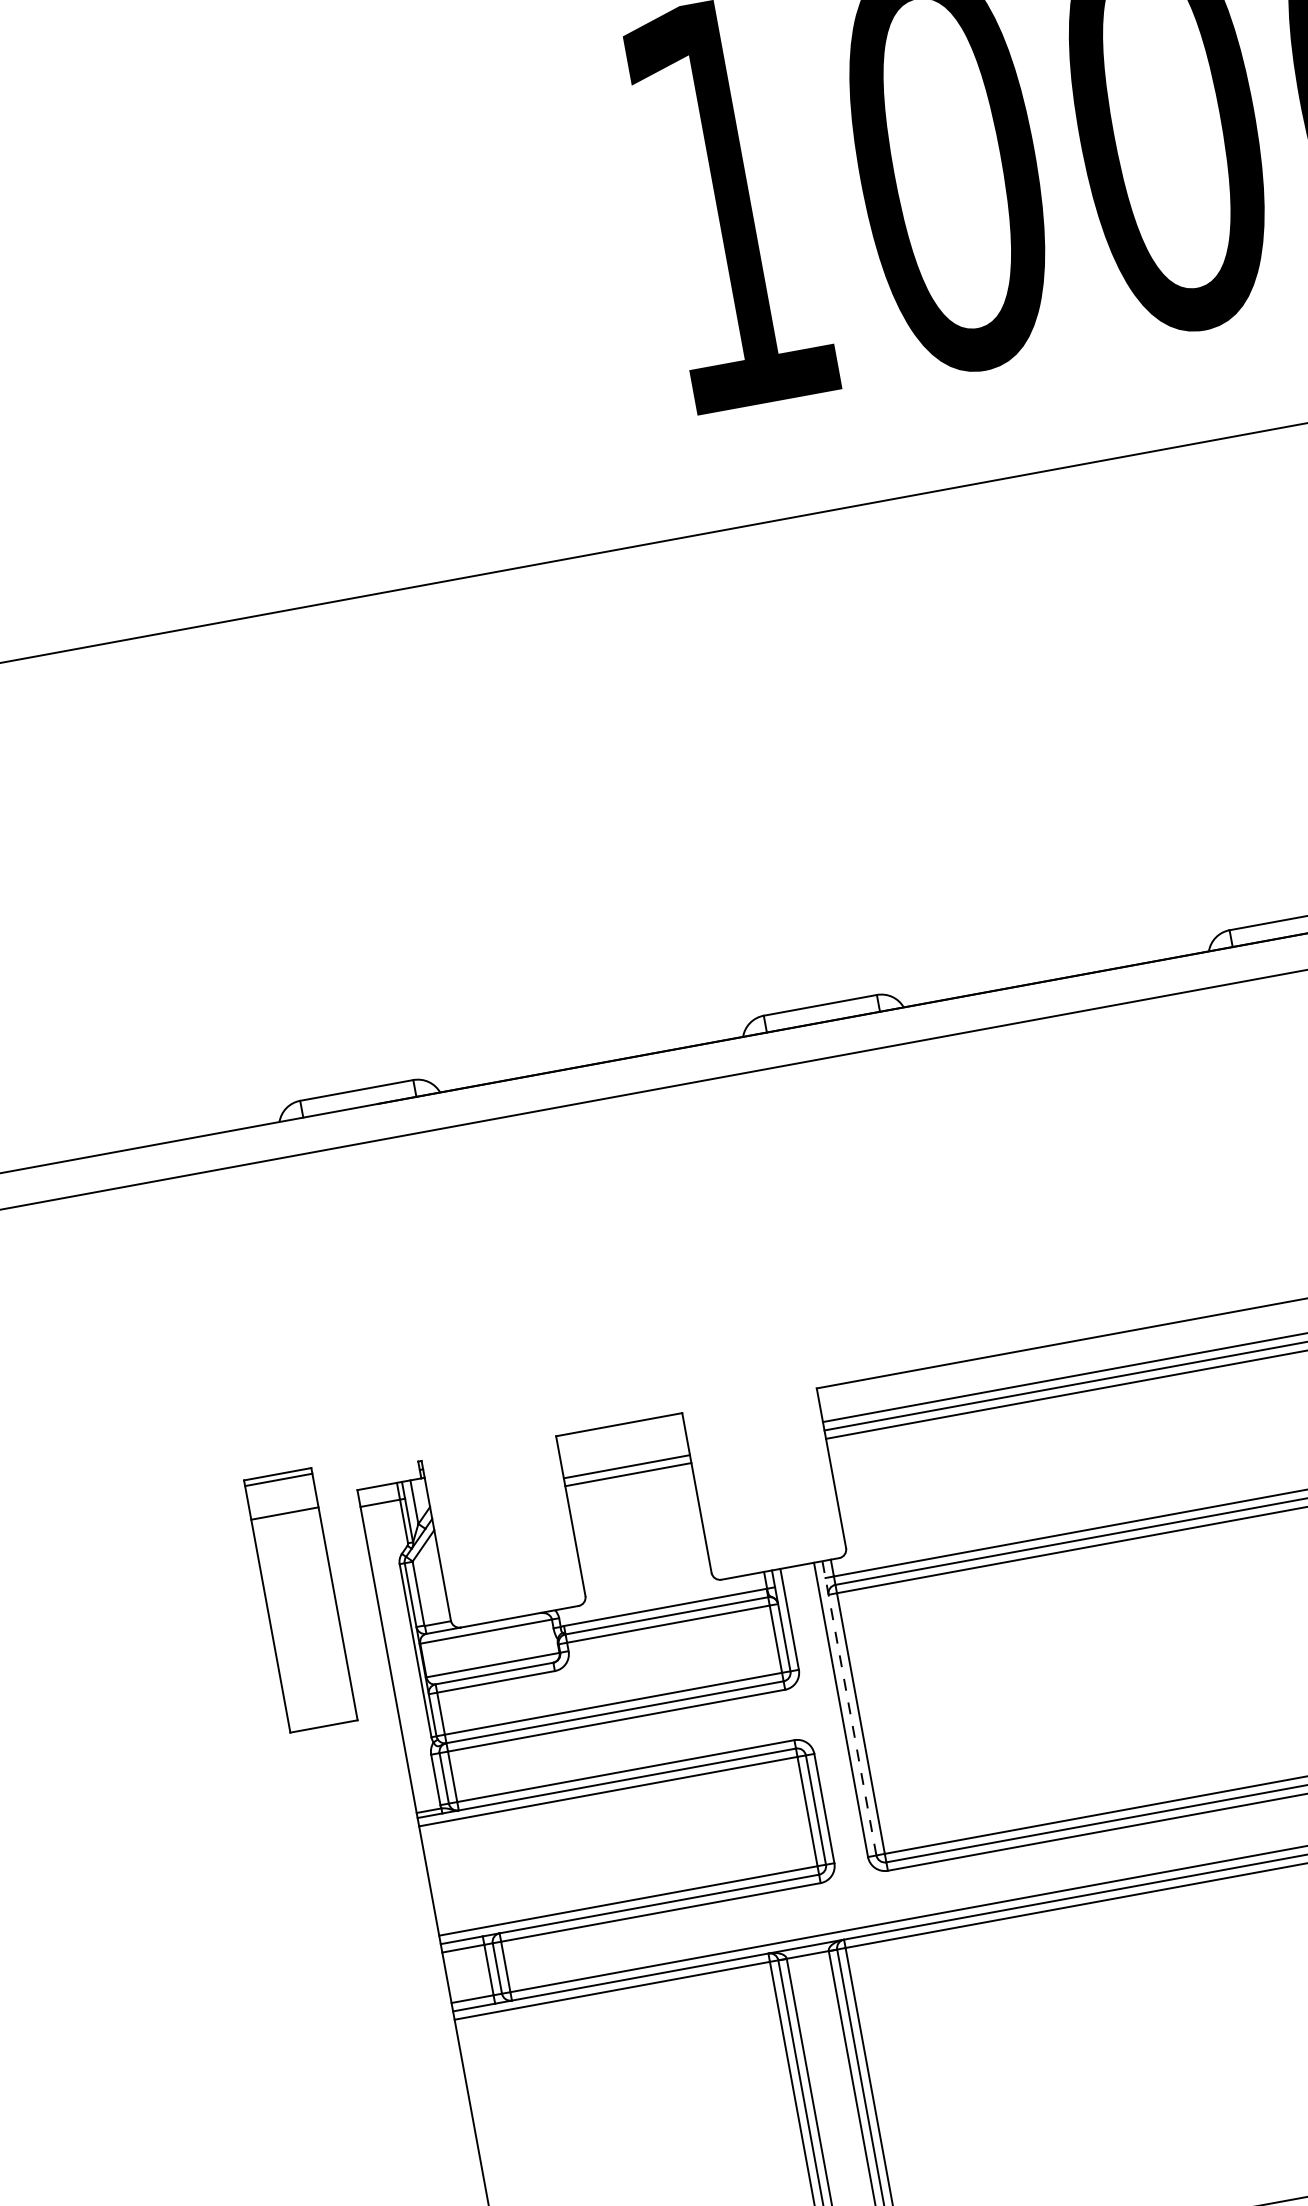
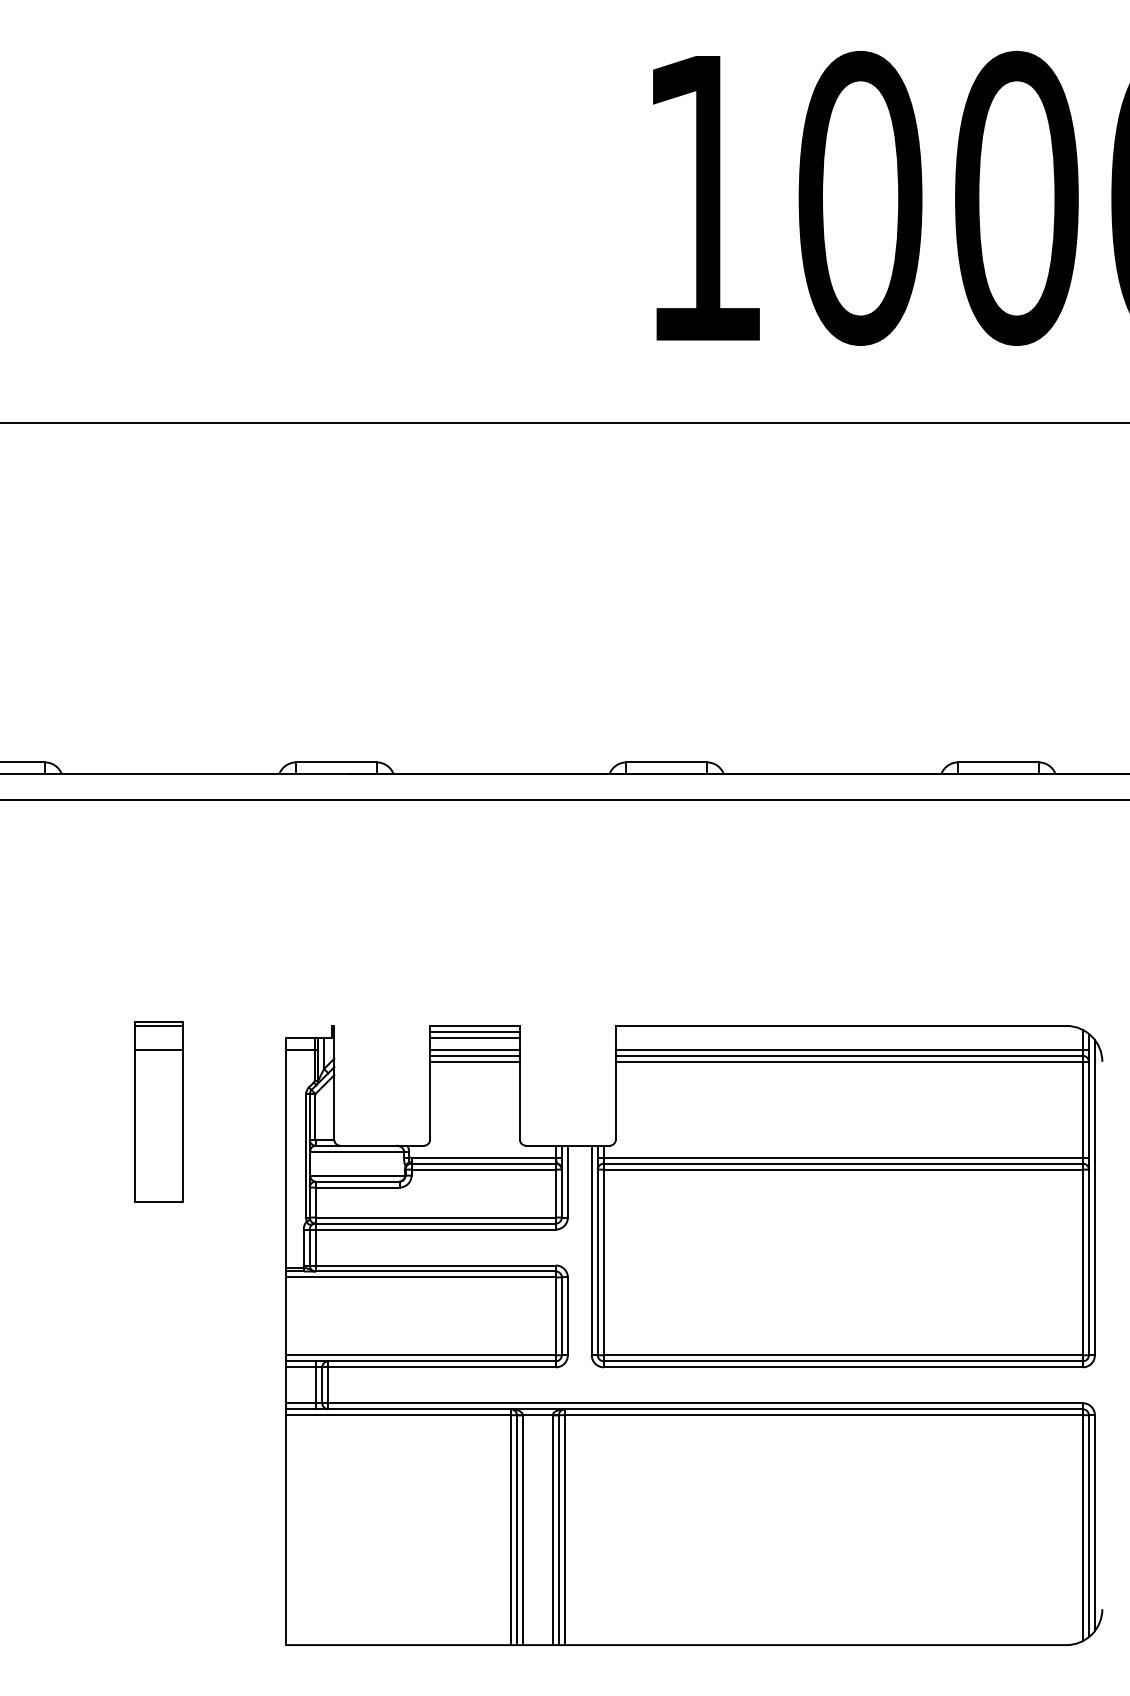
line: (619, 1432) -> (474, 1031), added
line: (621, 1441) -> (474, 1037), added
line: (624, 1457) -> (474, 1049), added
part: (299, 1600) -> (158, 1111), moved
line: (849, 1708) -> (597, 1250), dashed -> solid

